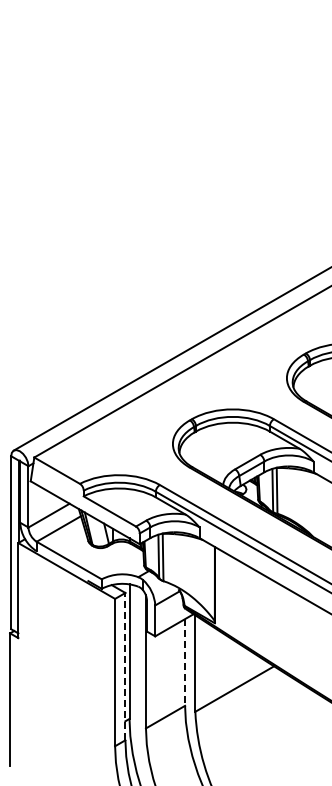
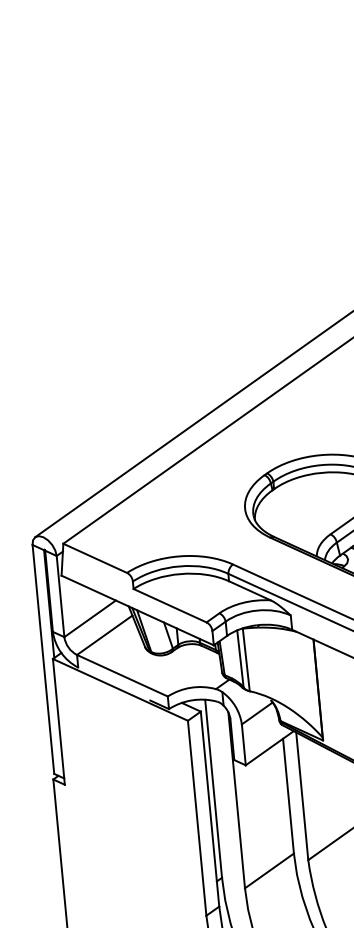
line: (185, 662) -> (289, 796), dashed -> solid
line: (125, 666) -> (210, 808), dashed -> solid

